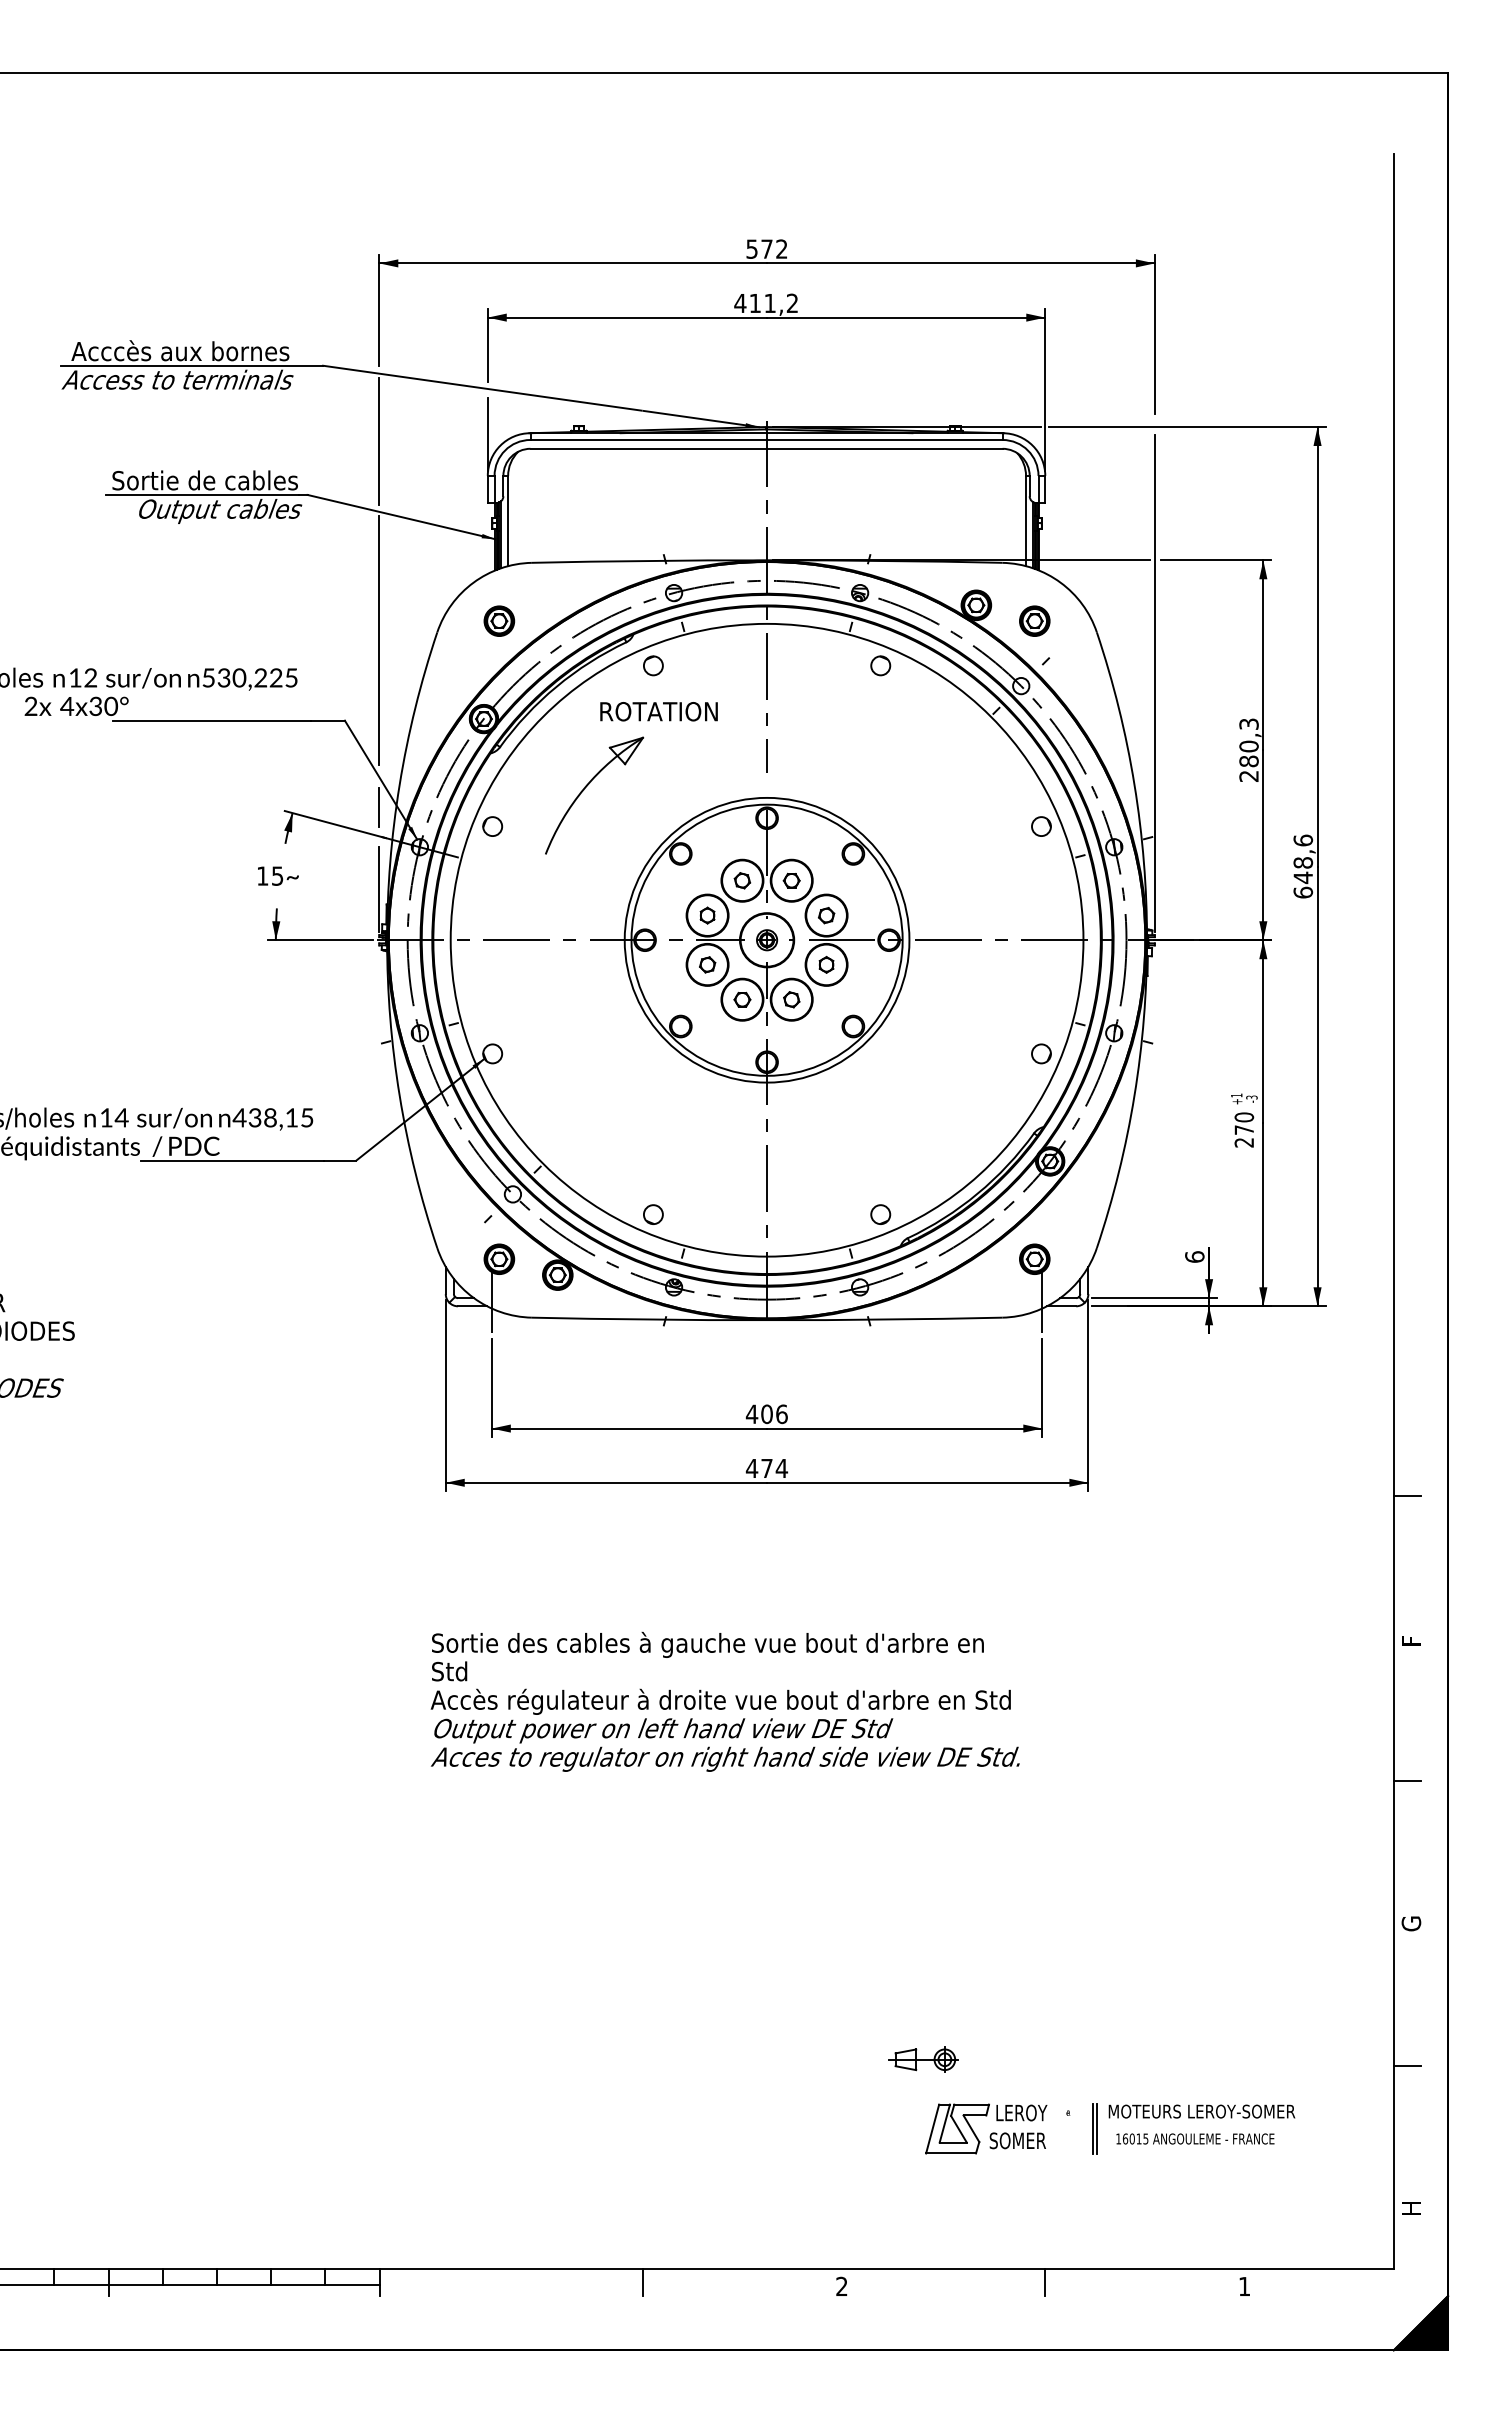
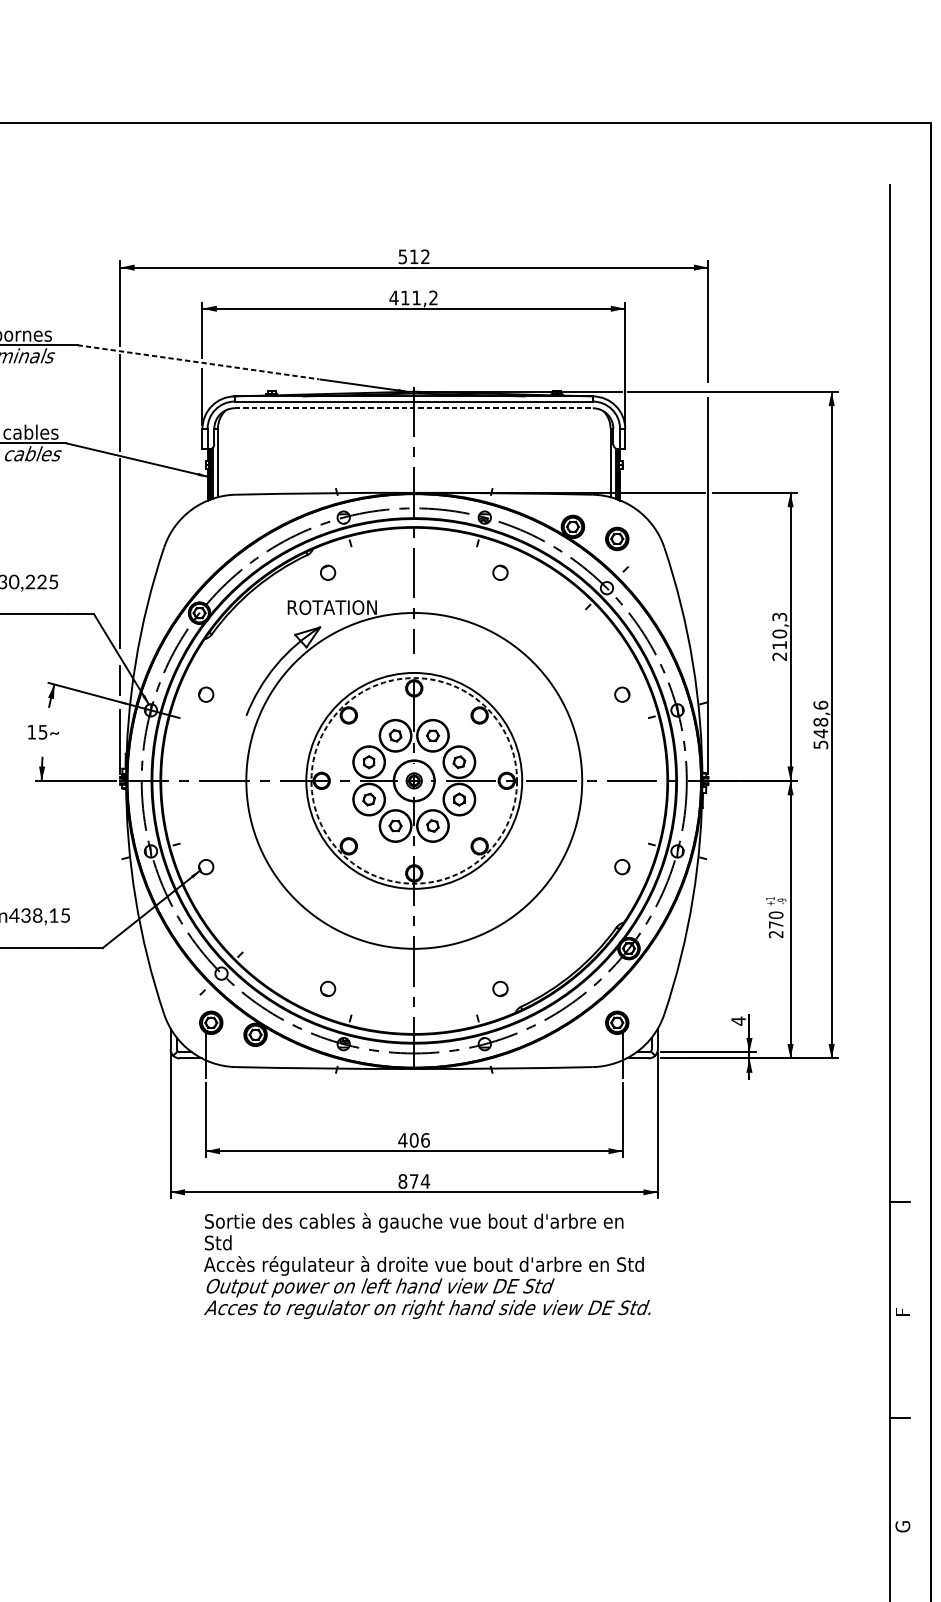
text: (766, 248) -> (413, 256), 572 -> 512
line: (482, 388) -> (198, 362), solid -> dashed
line: (767, 448) -> (414, 408), solid -> dashed
part: (499, 620) -> (211, 538), removed
text: (1248, 761) -> (779, 645), 280,3 -> 210,3
text: (1303, 892) -> (821, 744), 648,6 -> 548,6
circle: (766, 939) -> (413, 780), size x0.7
circle: (766, 939) -> (413, 780), solid -> dashed
text: (1251, 1097) -> (781, 900), -3 -> -9
text: (1194, 1257) -> (738, 1021), 6 -> 4
text: (751, 1468) -> (402, 1181), 474 -> 874
text: (724, 1701) -> (426, 1265), moved

